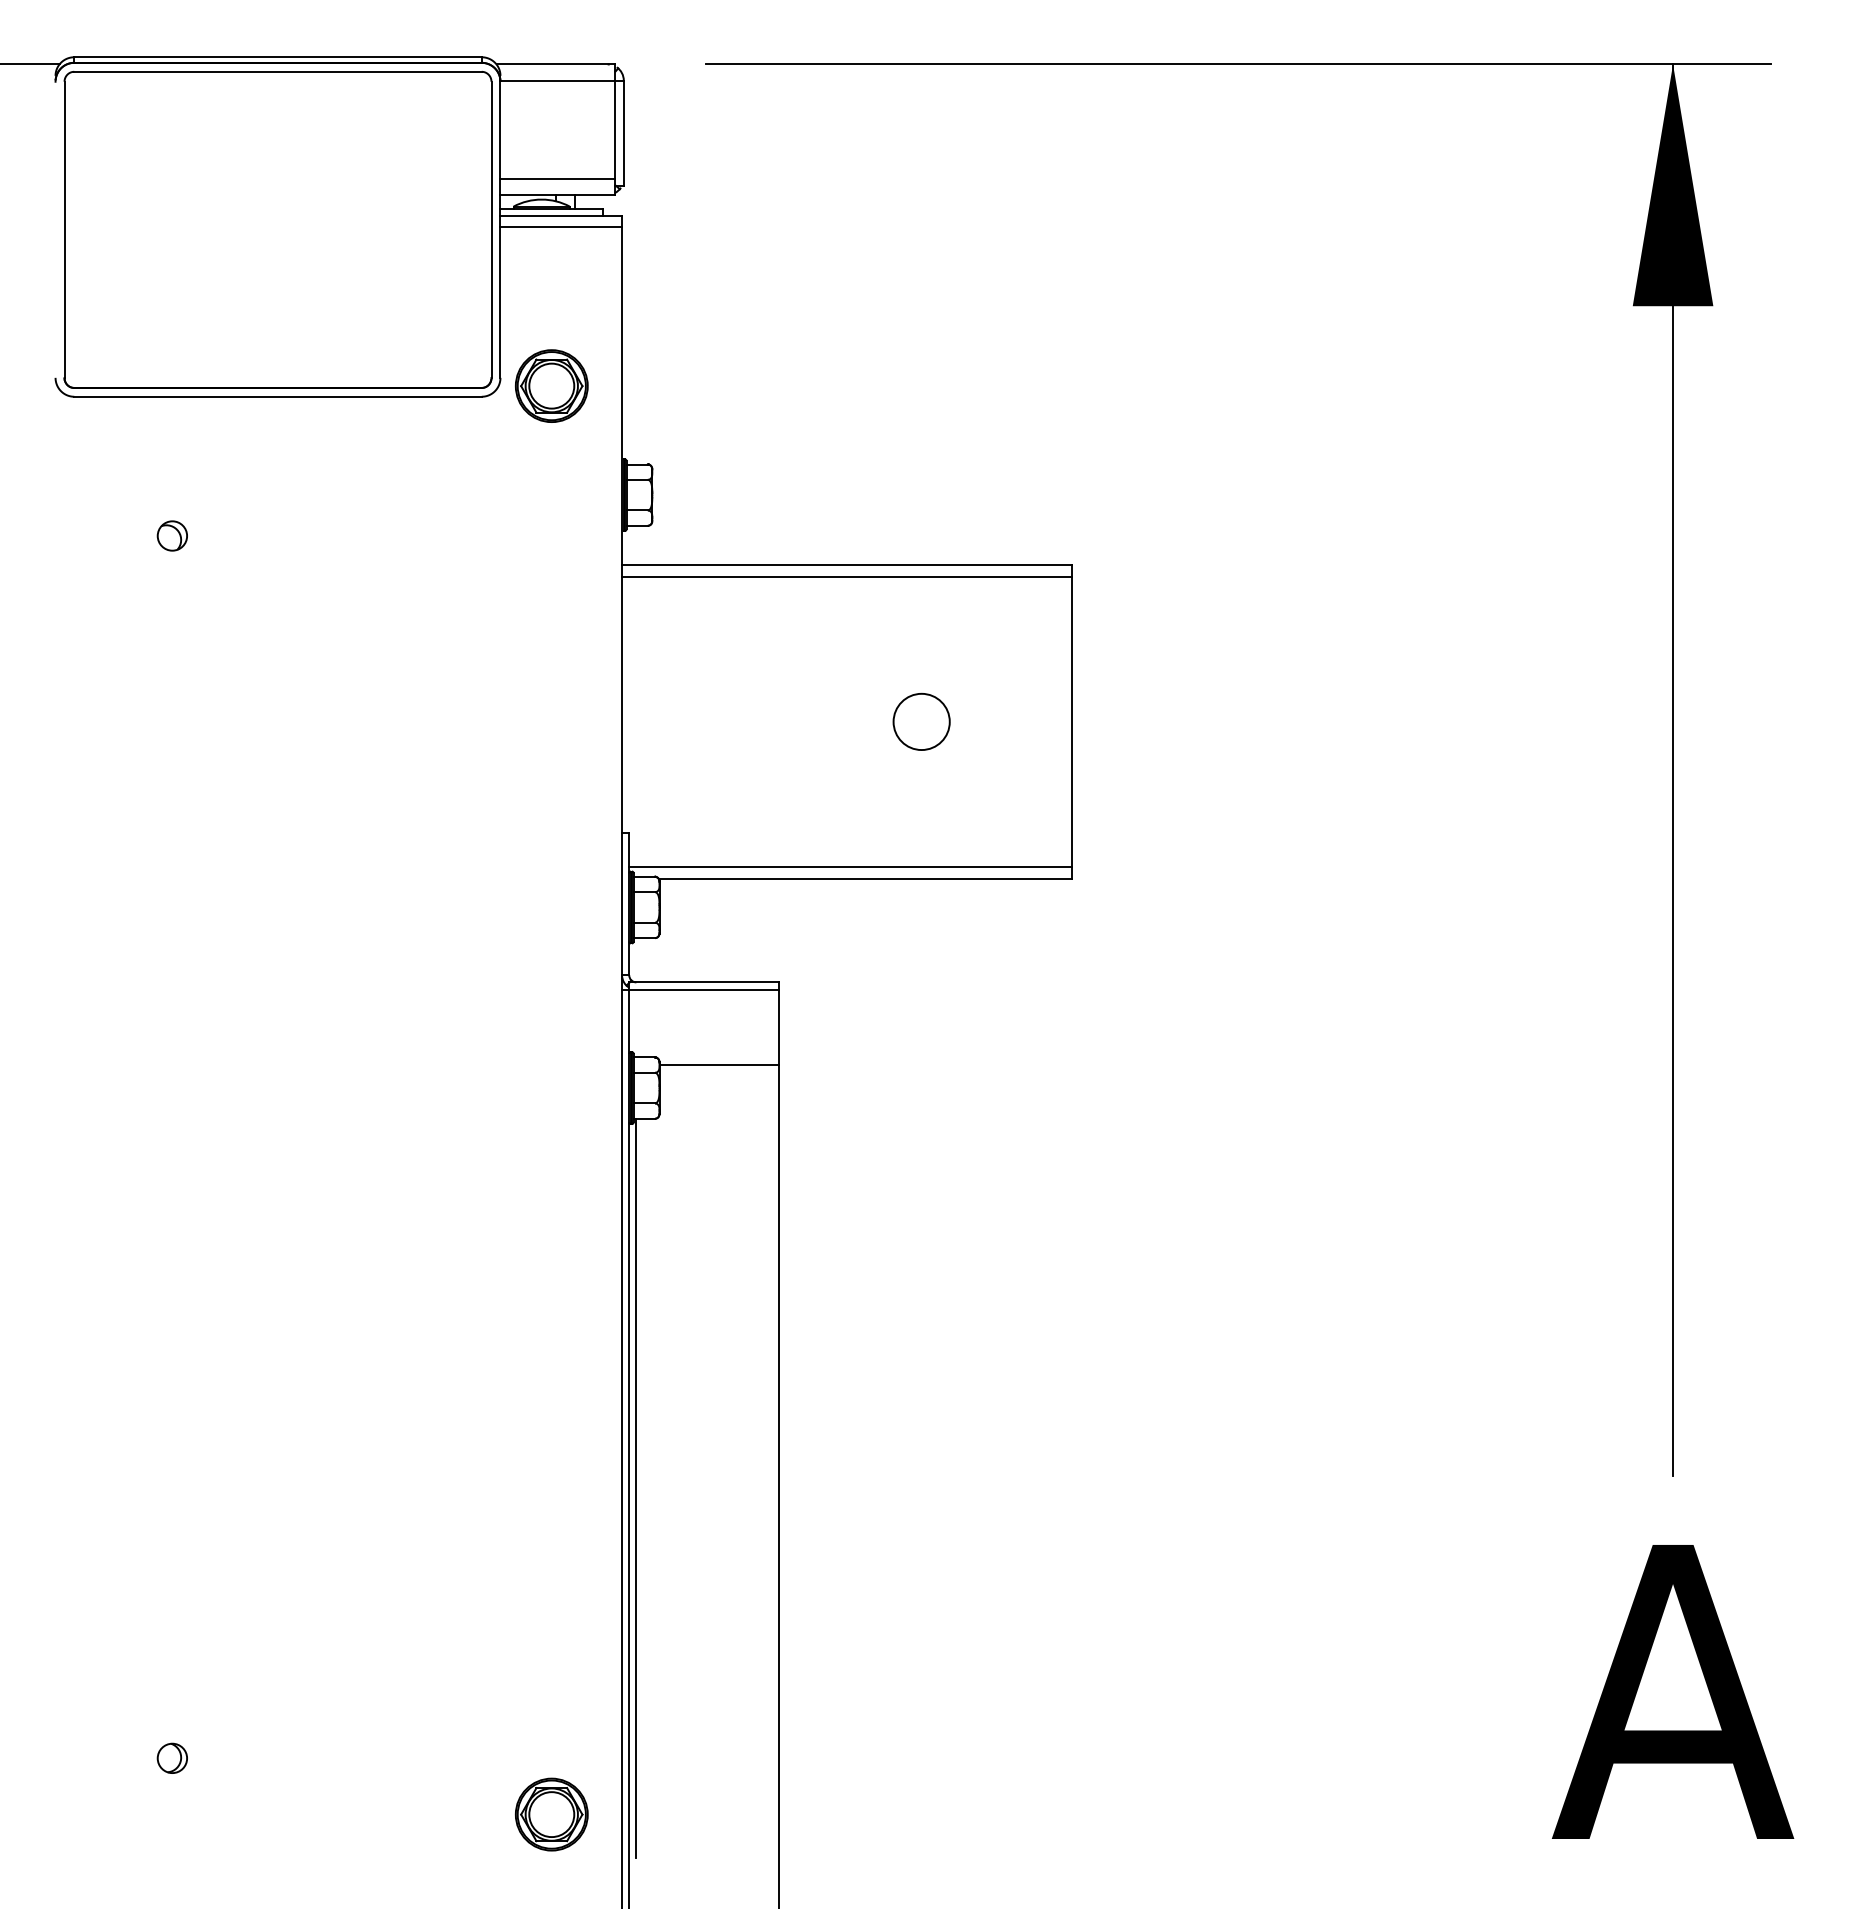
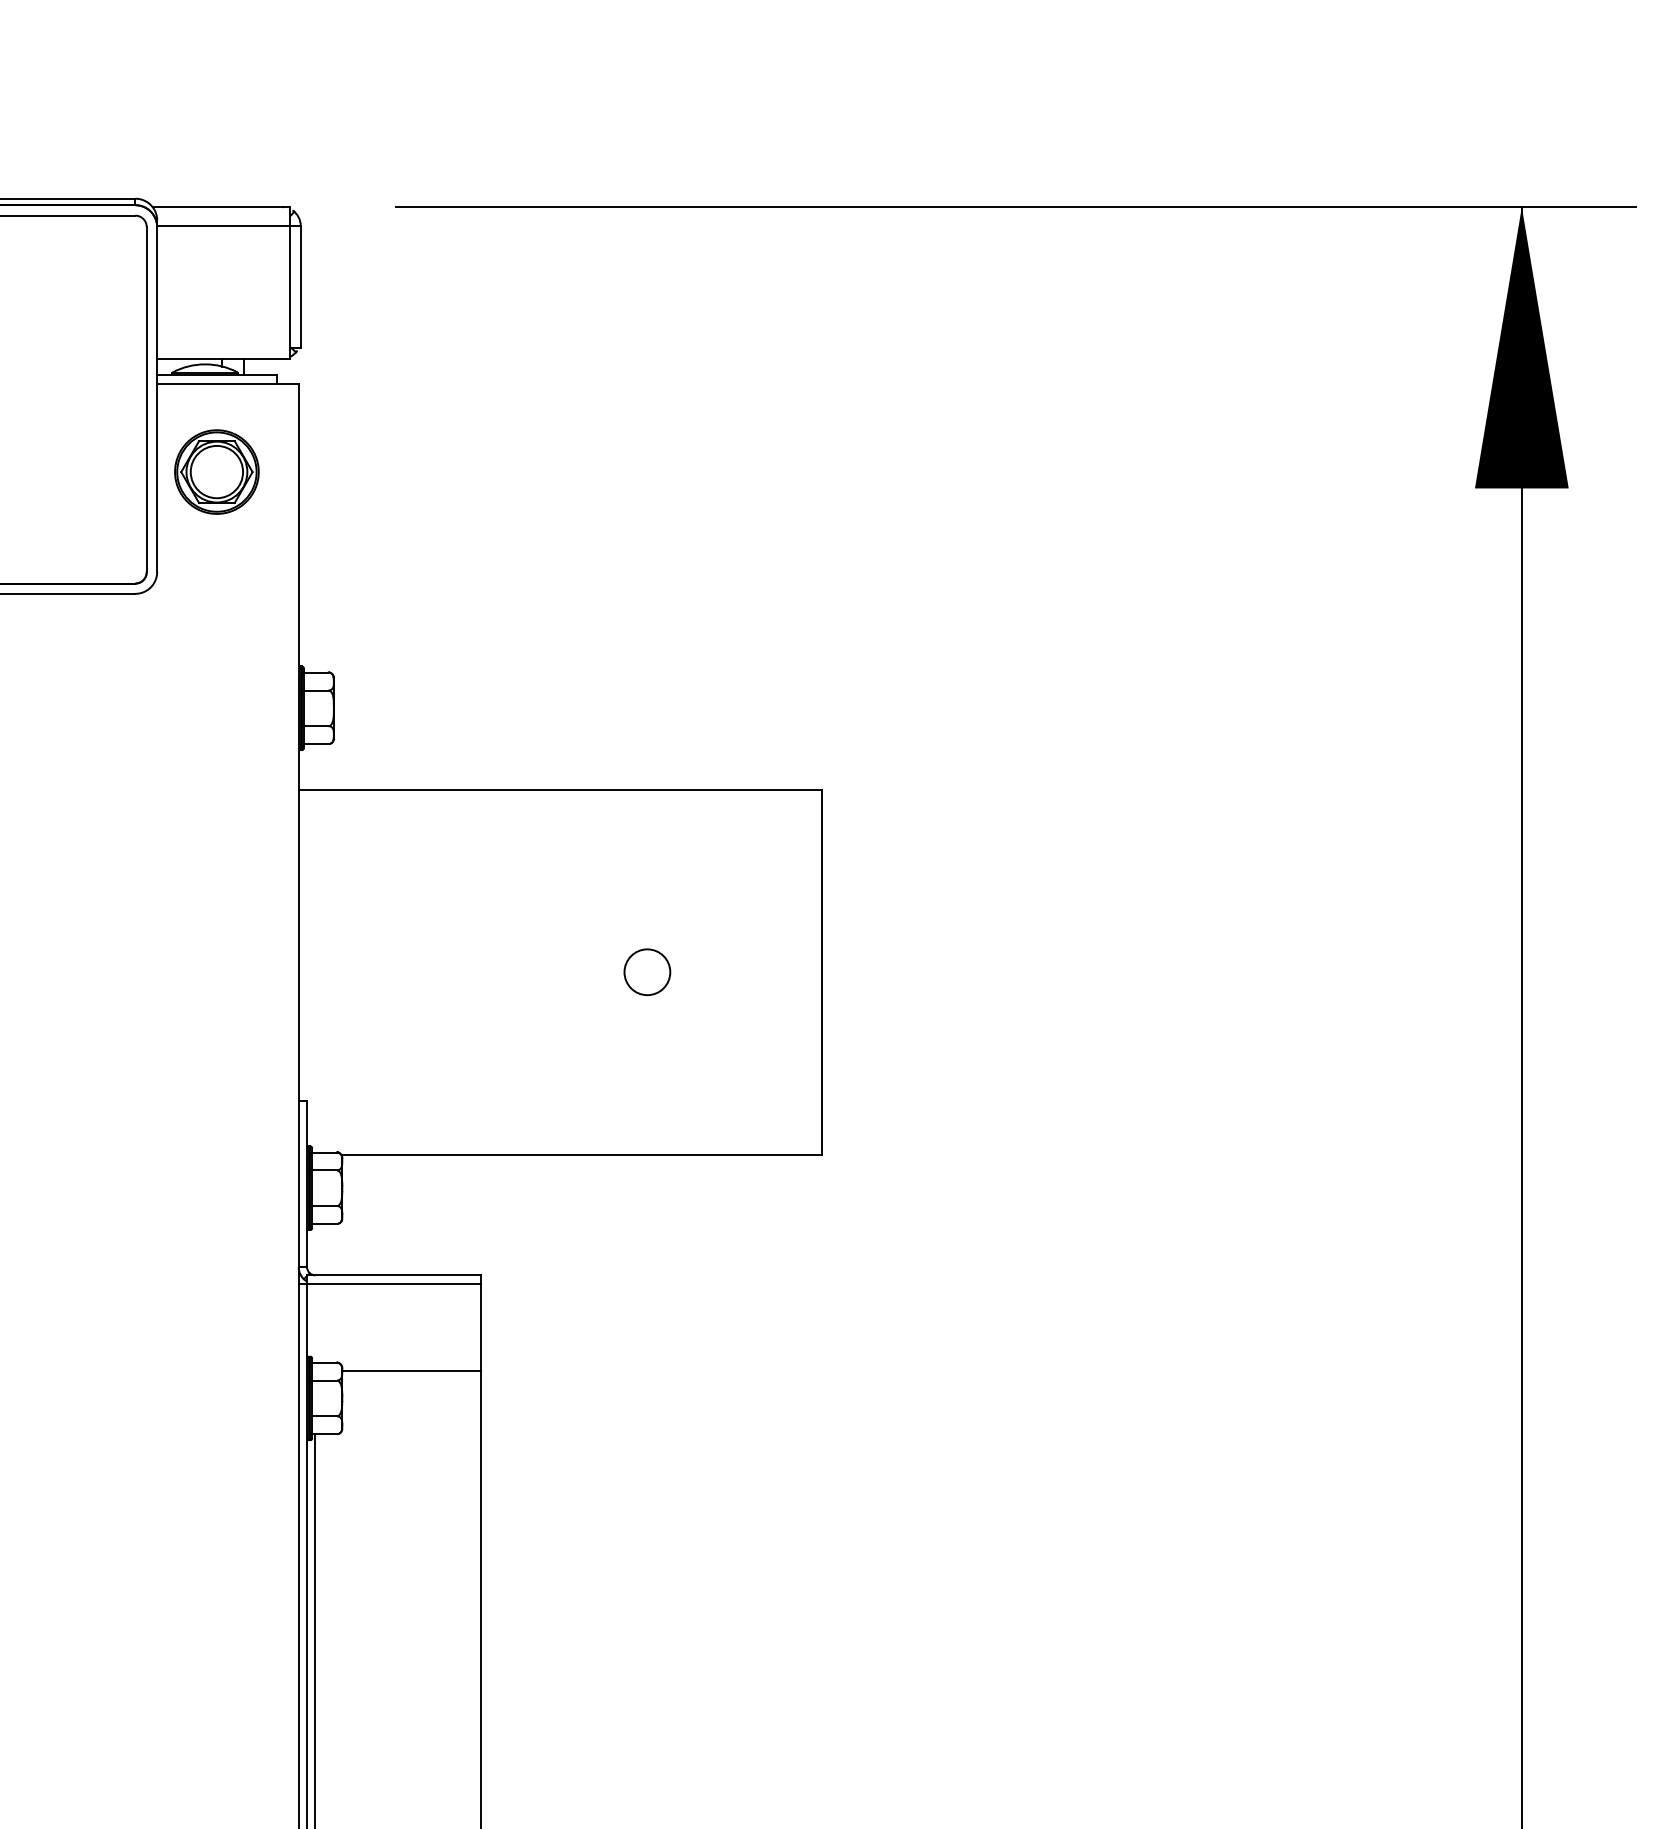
line: (557, 178) -> (223, 339), removed
line: (561, 226) -> (228, 395), removed
part: (551, 385) -> (216, 471), moved
line: (846, 576) -> (559, 803), removed
circle: (921, 721) -> (647, 971), size x0.7
line: (850, 867) -> (564, 1141), removed

